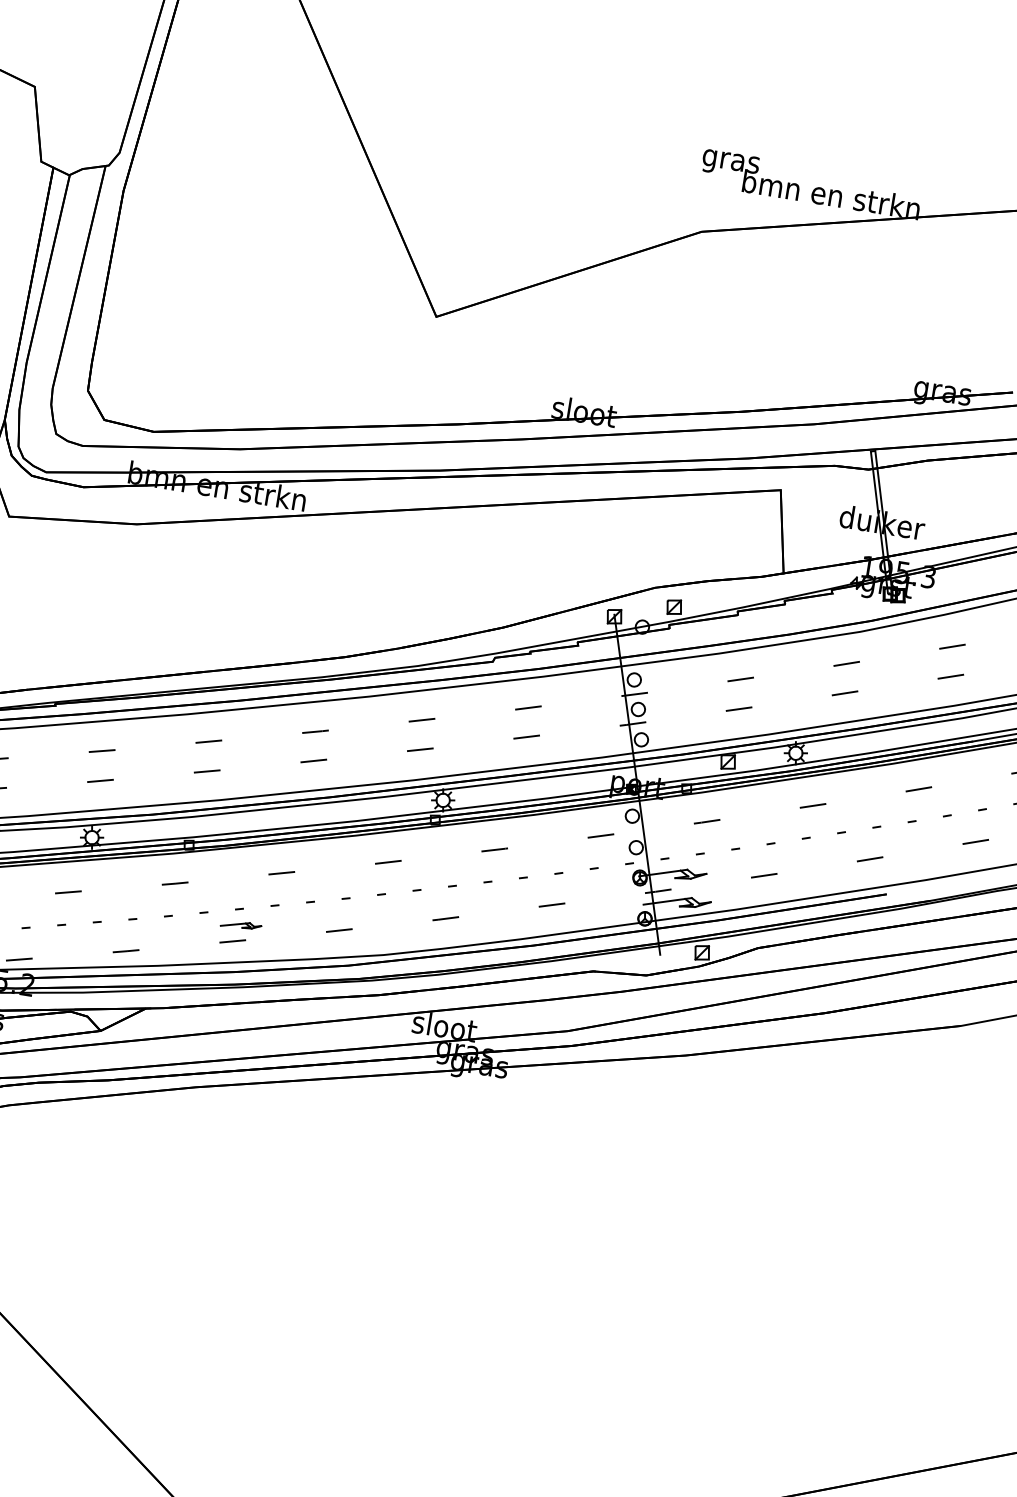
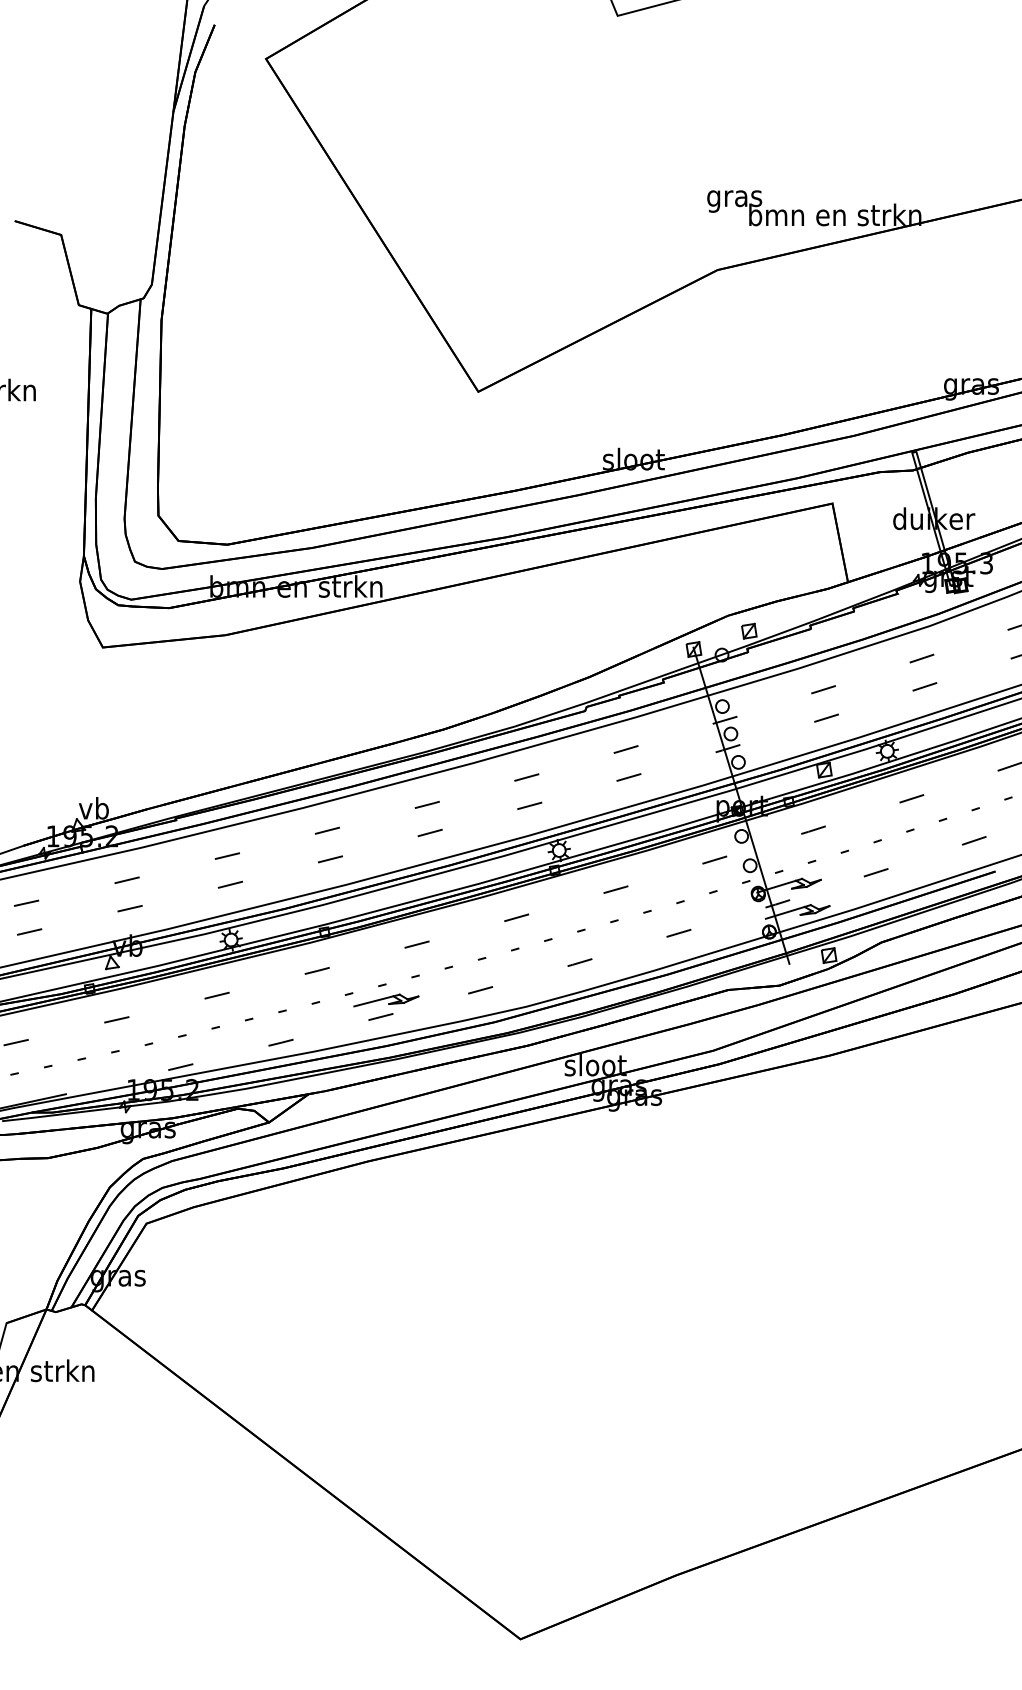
part: (241, 925) -> (386, 1000), size x1.67

